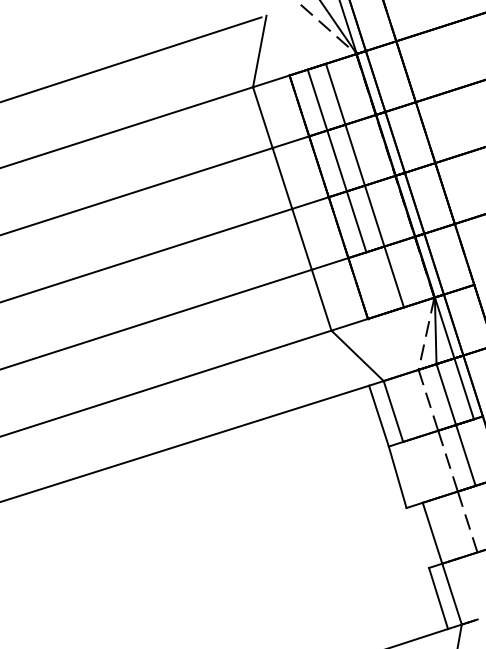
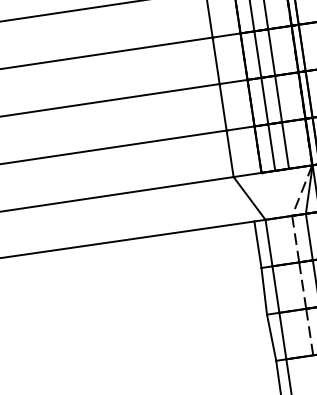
line: (375, 282) -> (271, 147), added
line: (412, 471) -> (275, 288), added
line: (417, 537) -> (271, 337), added

